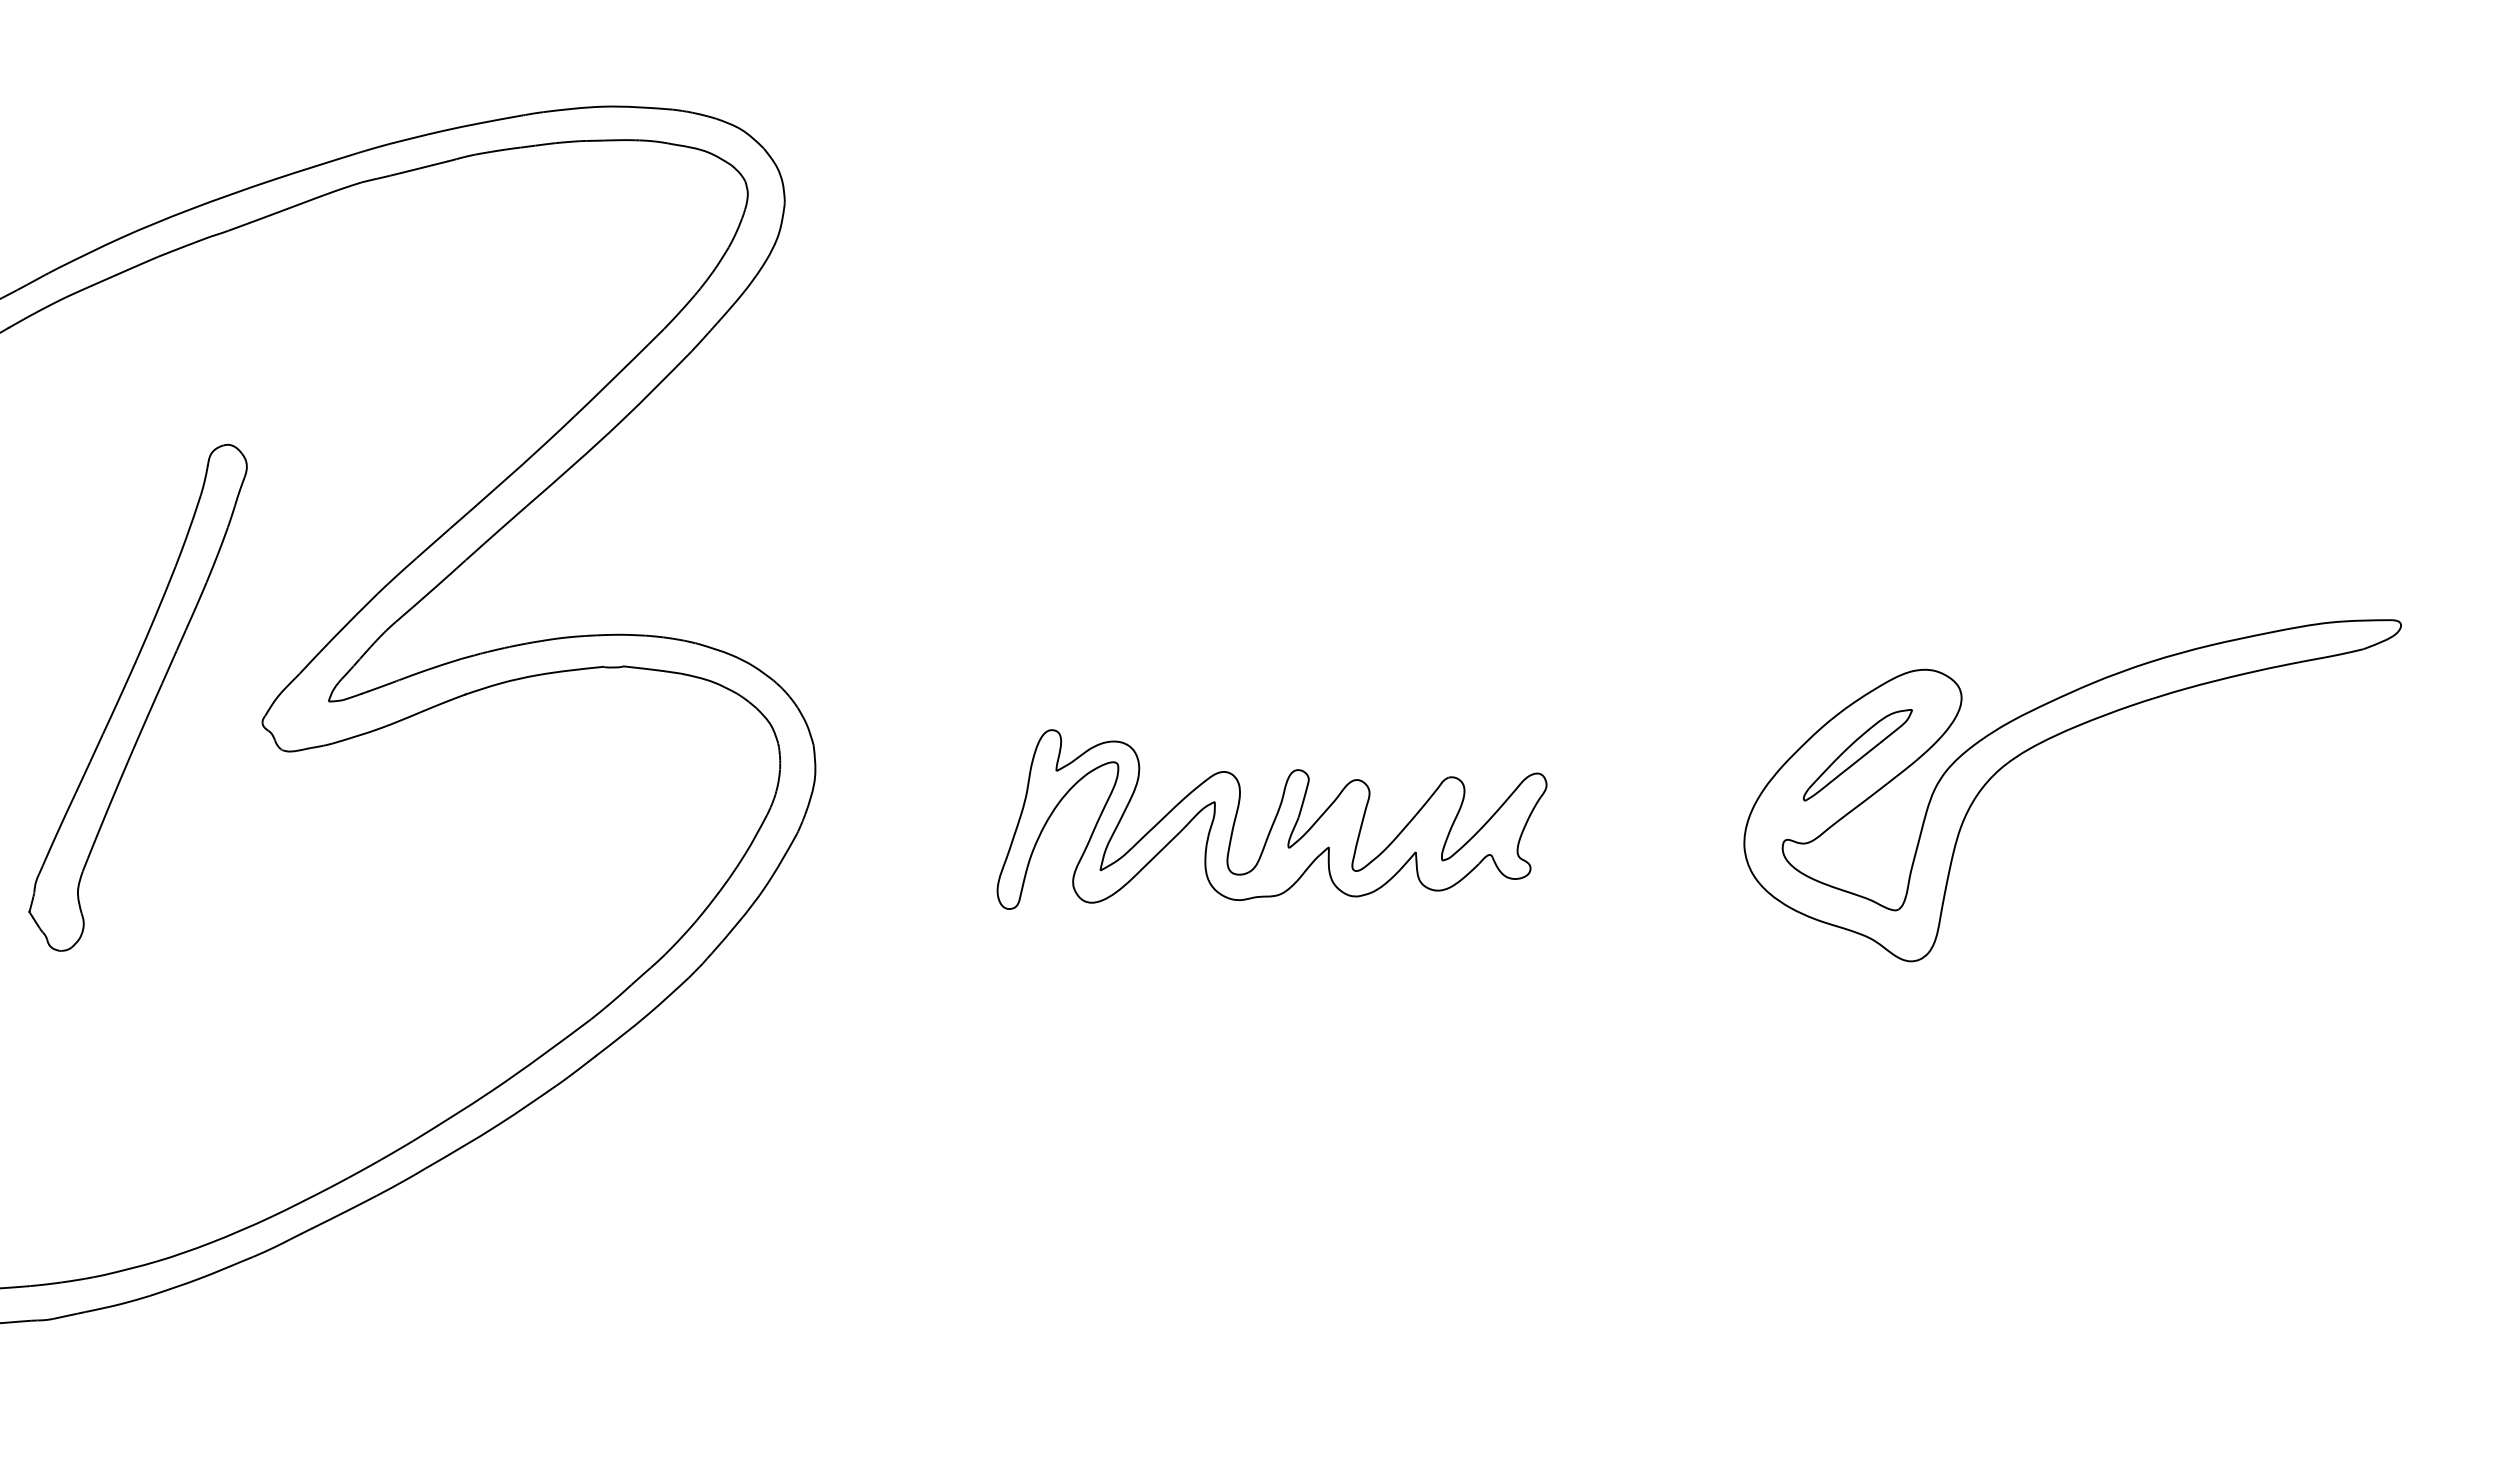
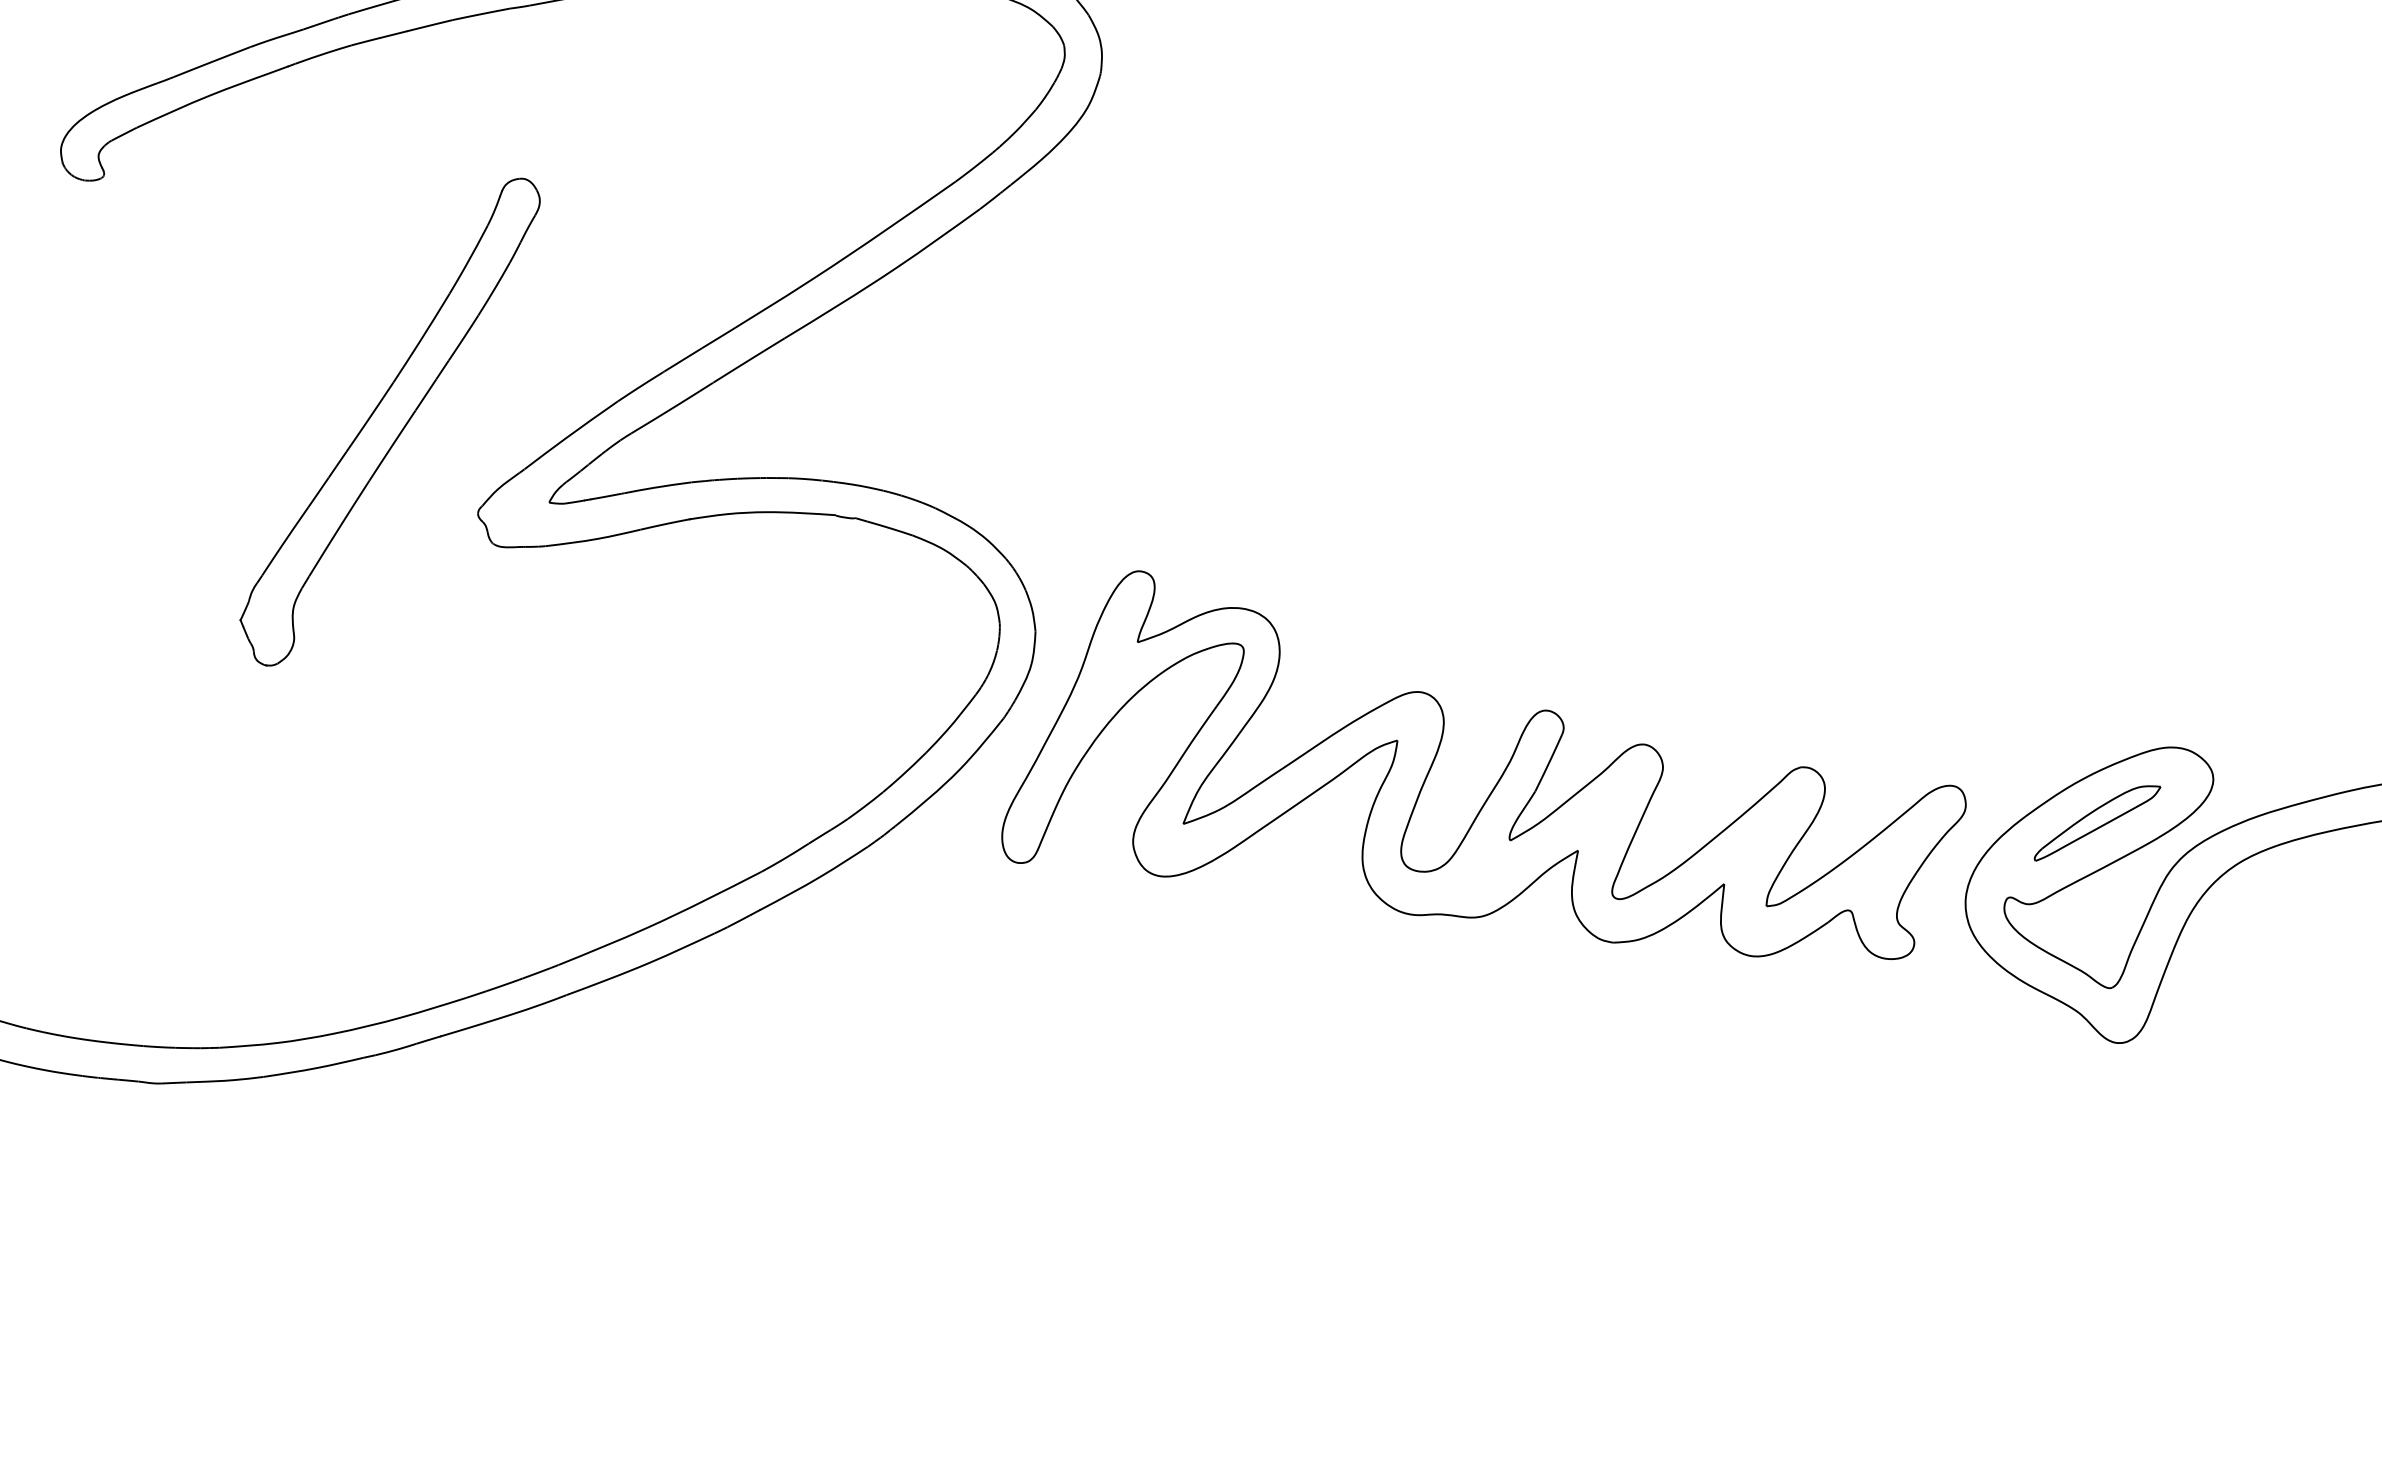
part: (137, 697) -> (387, 420), moved
part: (1271, 819) -> (1488, 786), size x1.67

